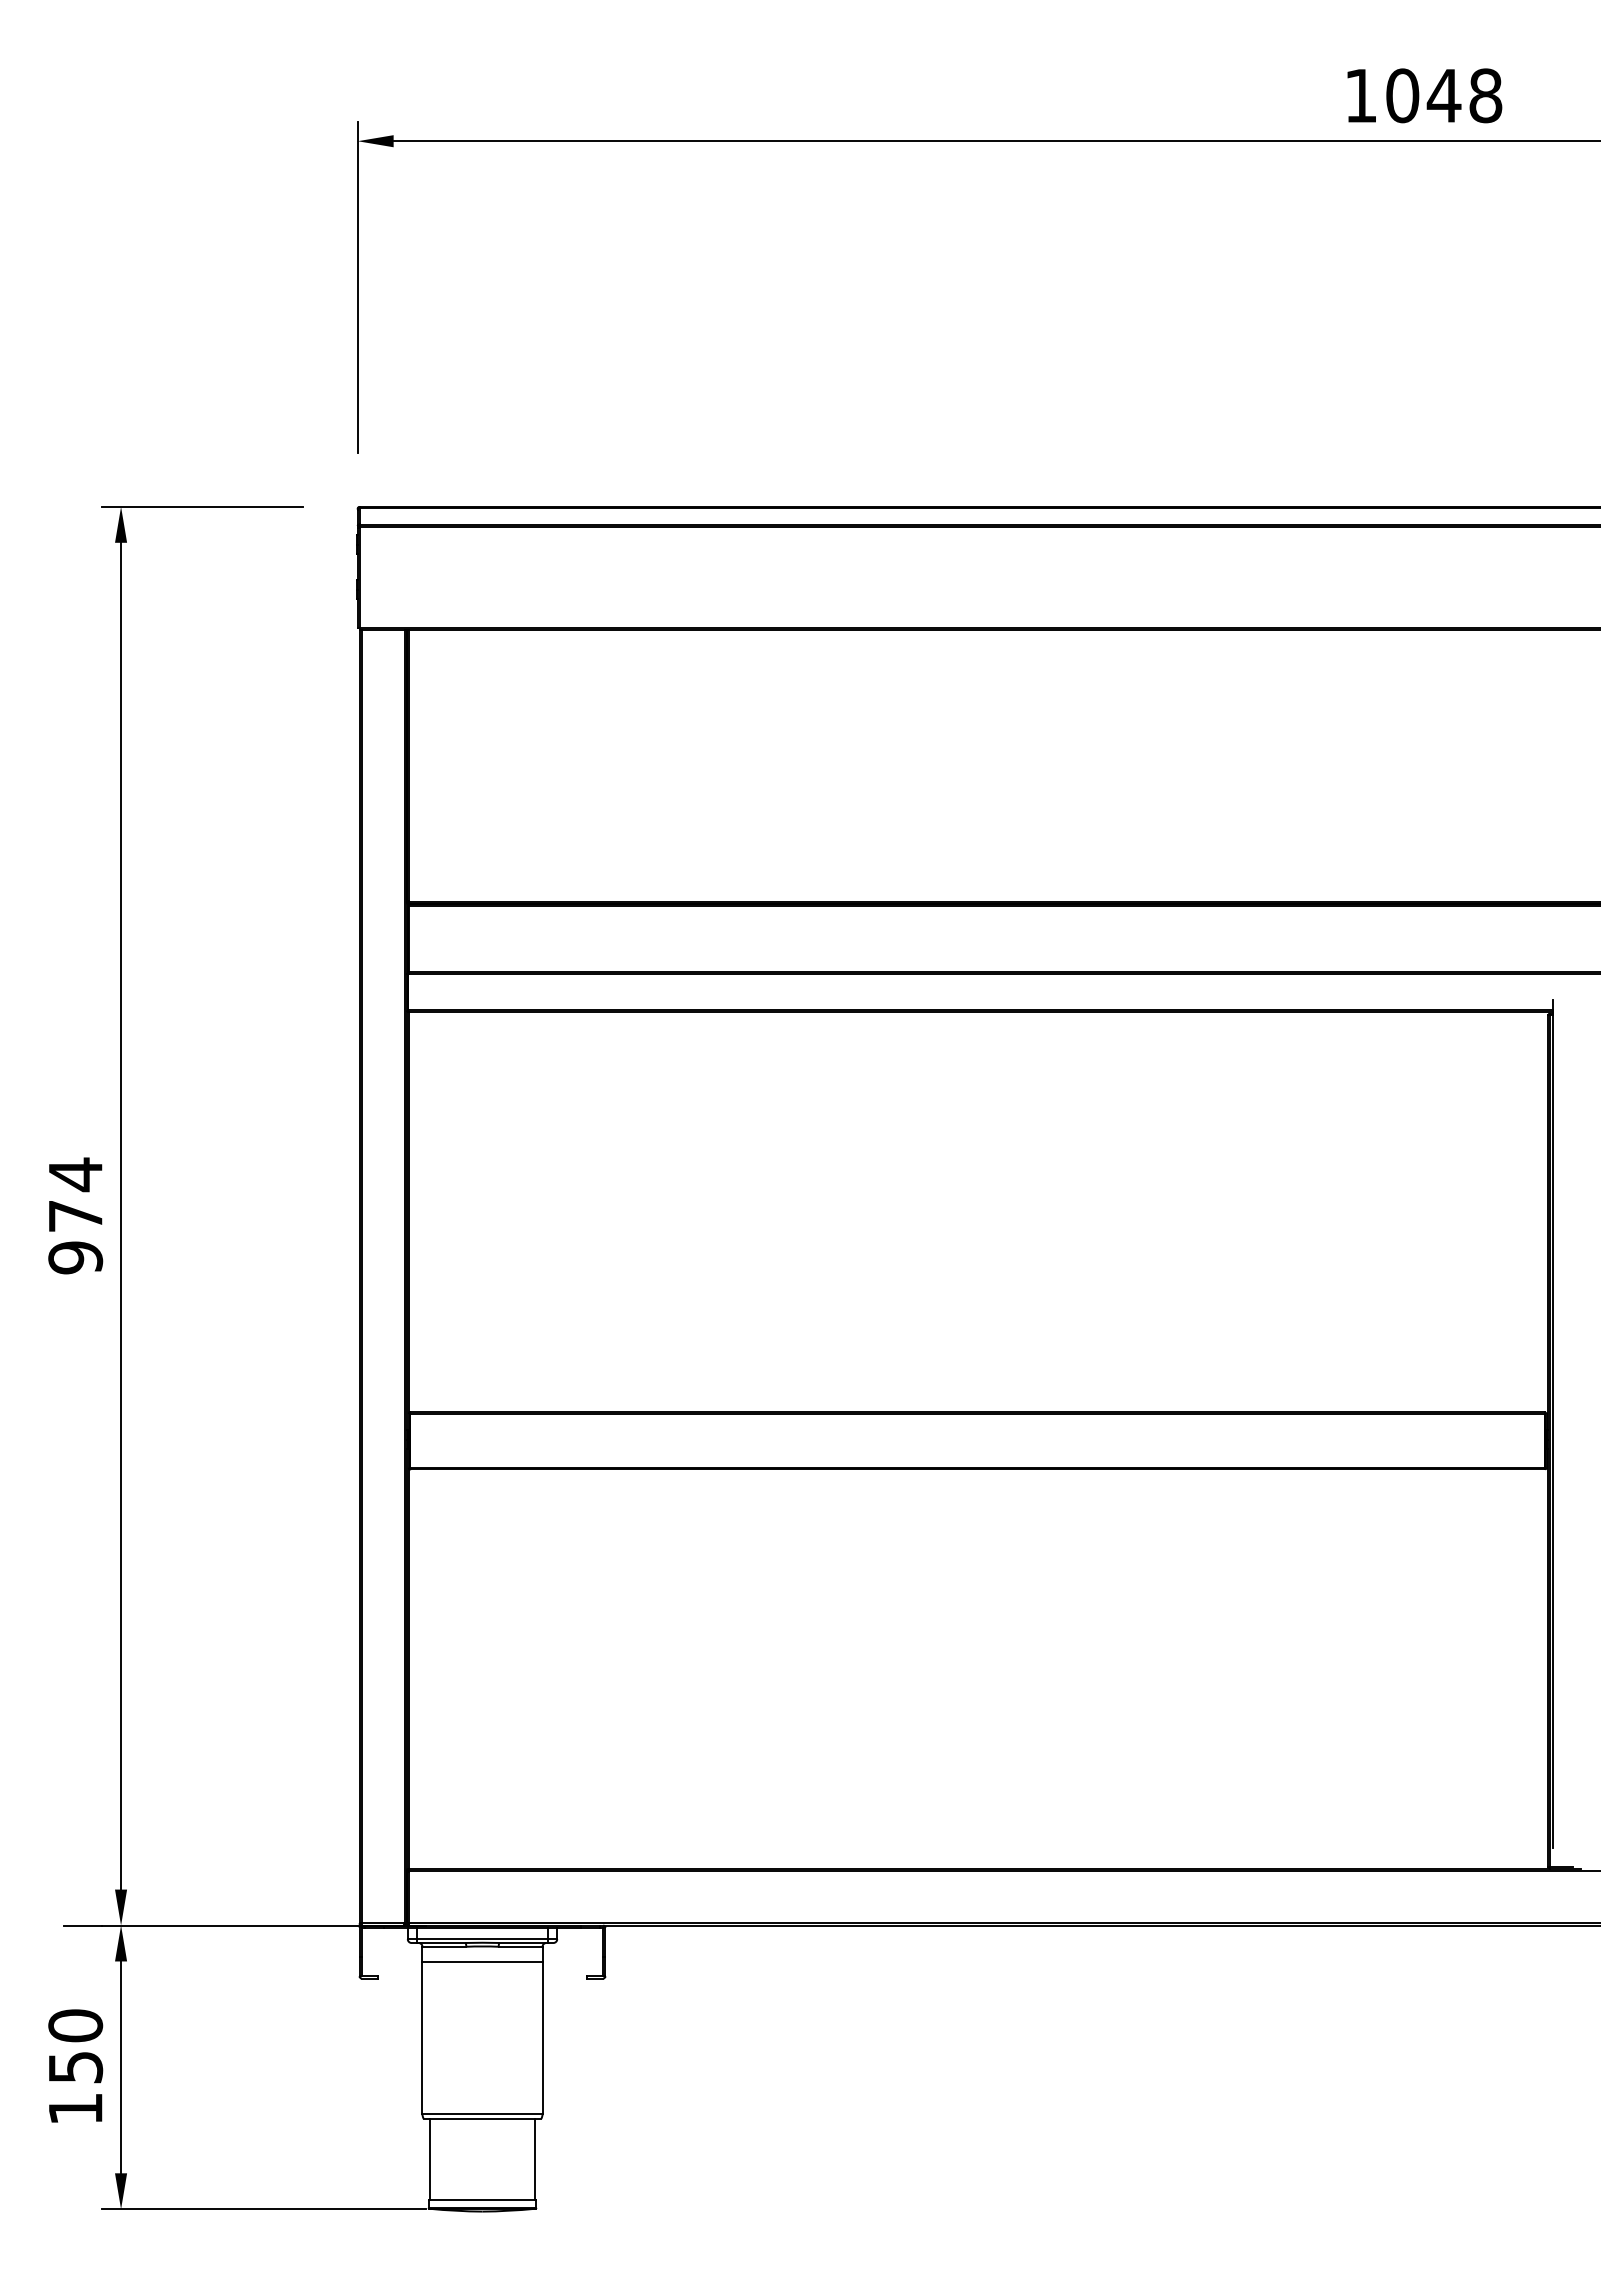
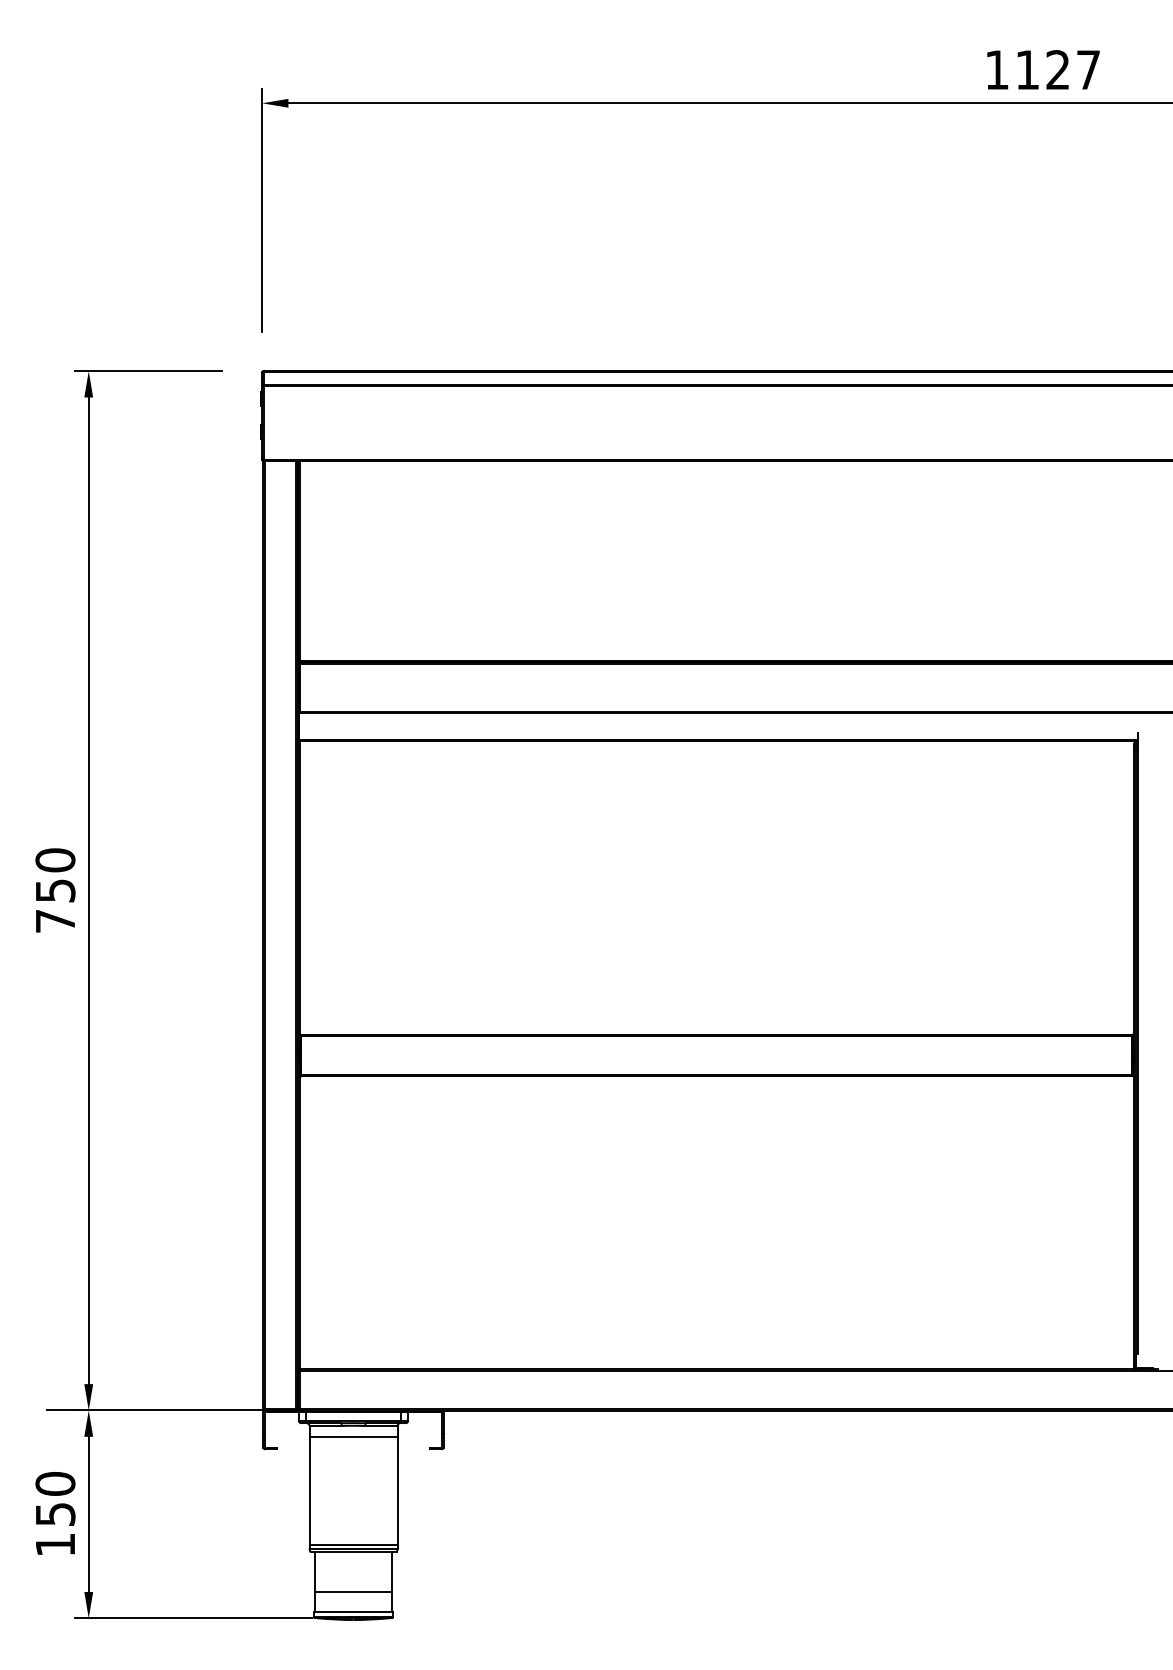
text: (1444, 95) -> (1058, 69), 1048 -> 1127
text: (75, 1215) -> (55, 890), 974 -> 750
line: (482, 2109) -> (353, 1545), added
line: (482, 2172) -> (353, 1591), added

